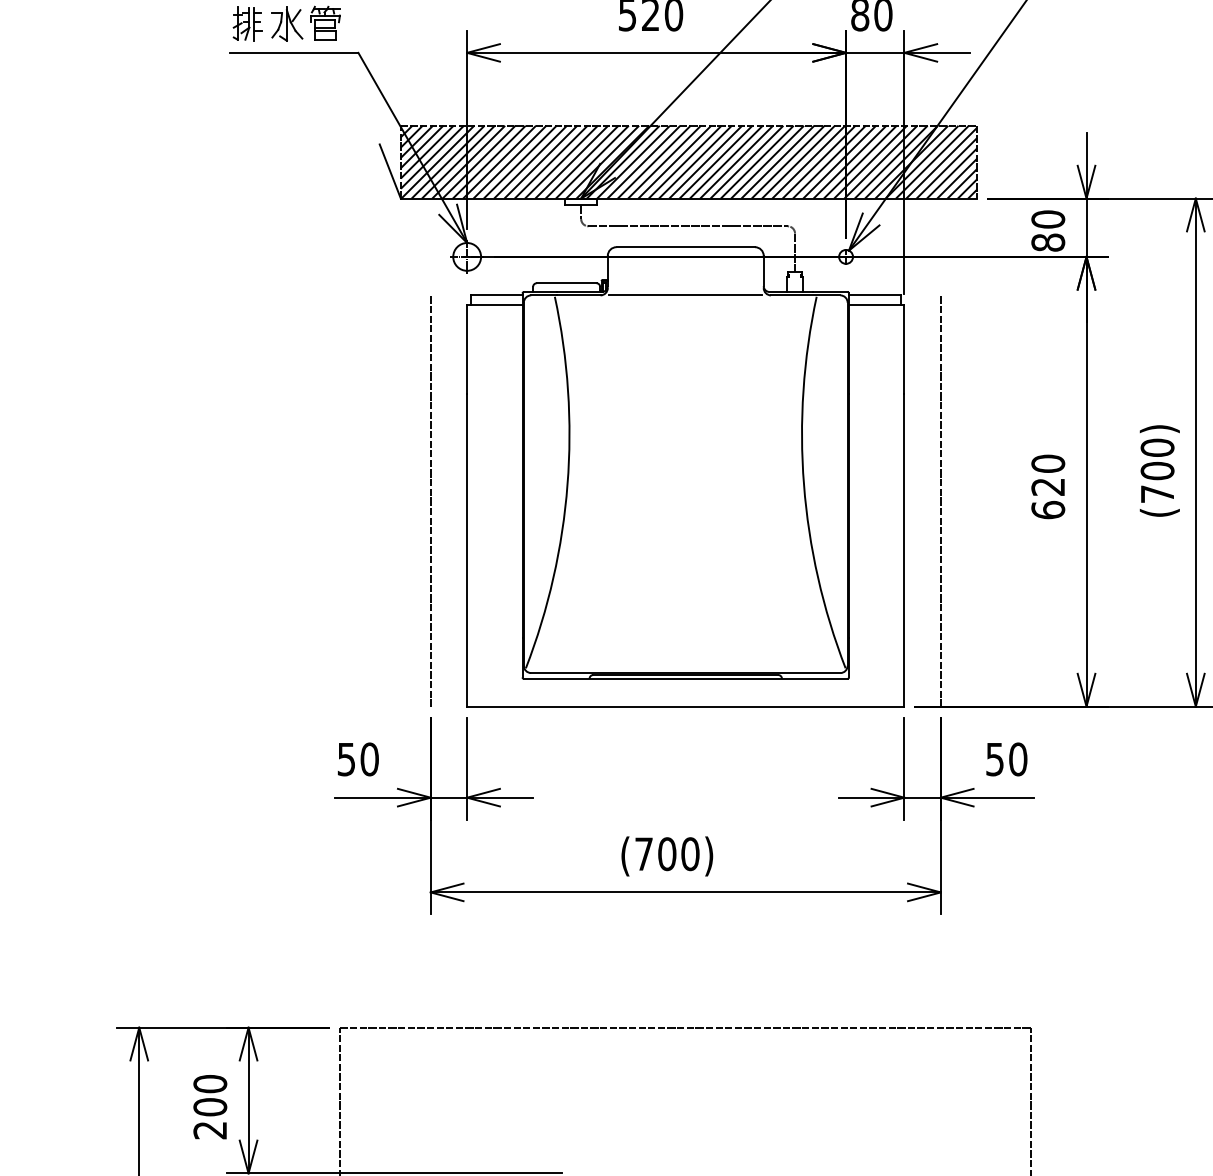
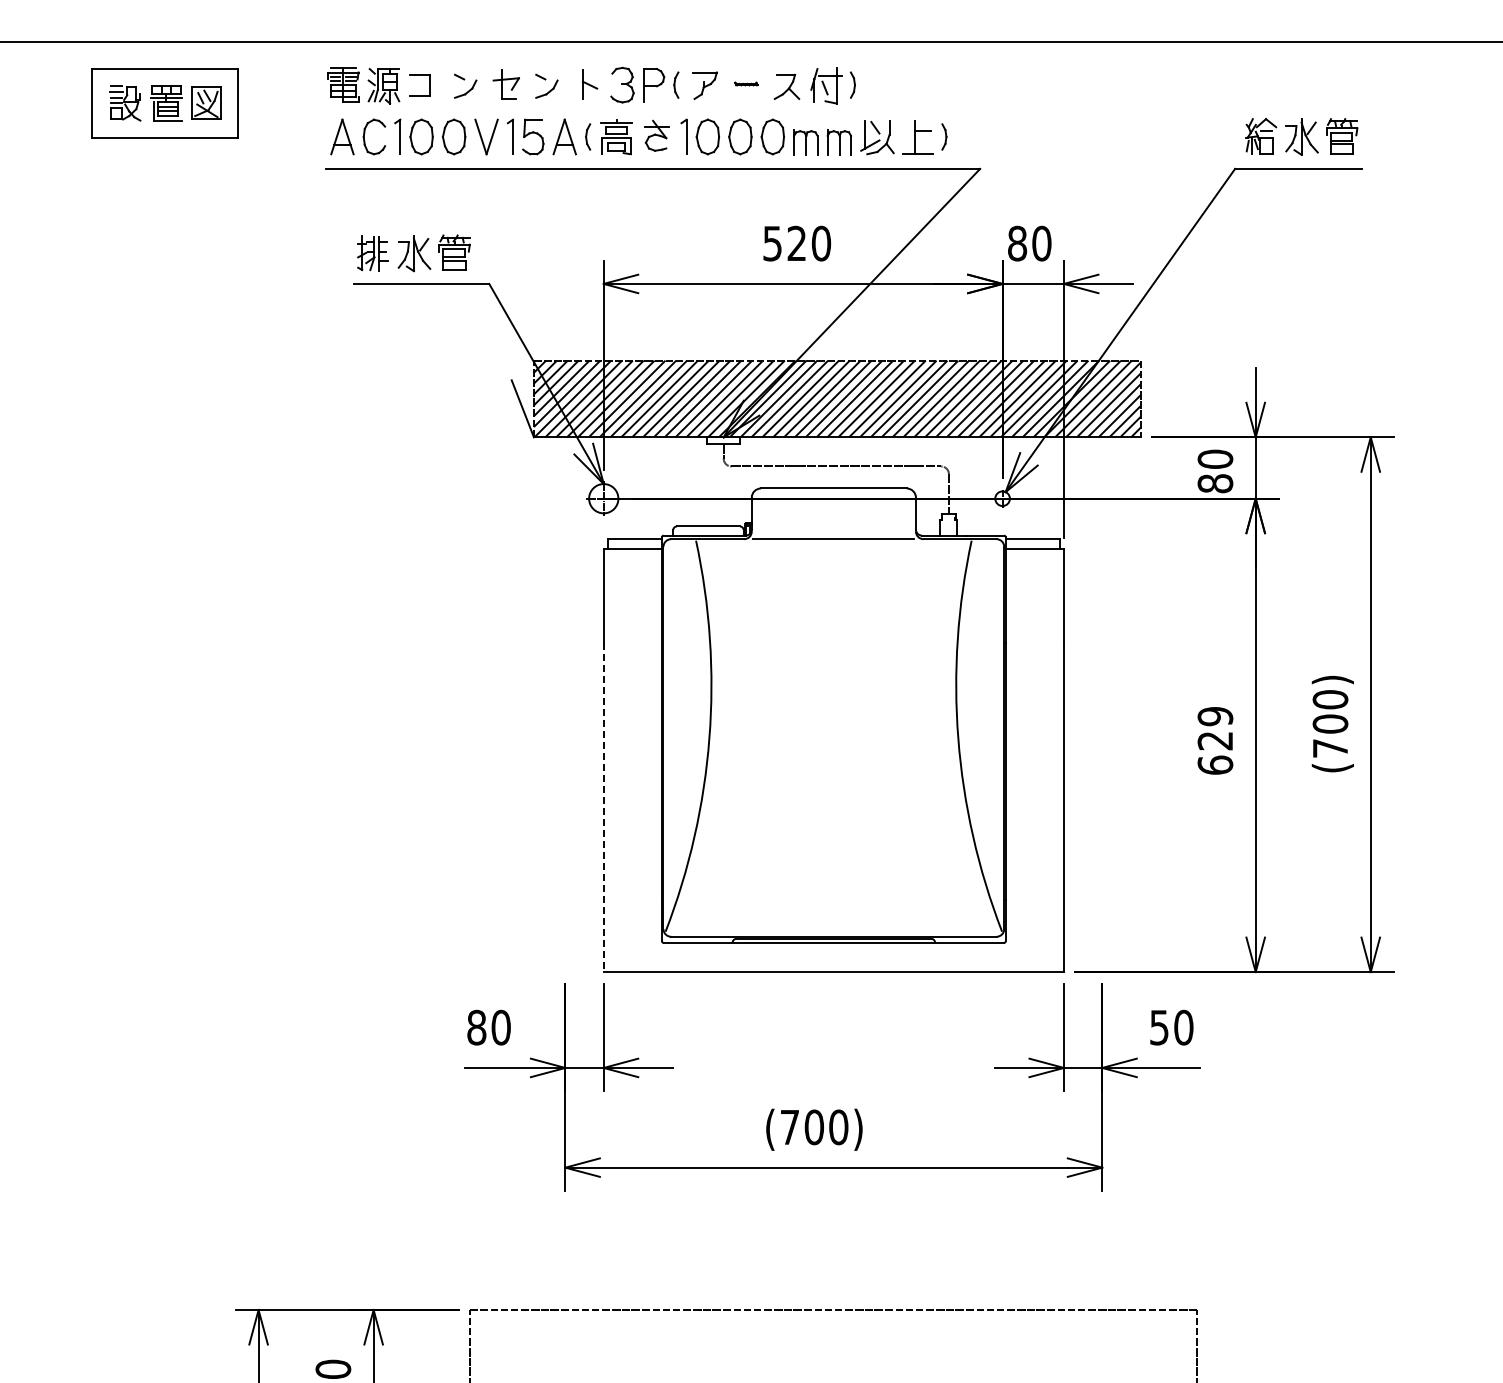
text: (1048, 463) -> (1215, 716), 620 -> 629
line: (430, 501) -> (565, 756), removed
line: (940, 501) -> (1102, 756), removed
line: (466, 551) -> (603, 808), solid -> dashed
text: (346, 759) -> (476, 1027), 50 -> 80

